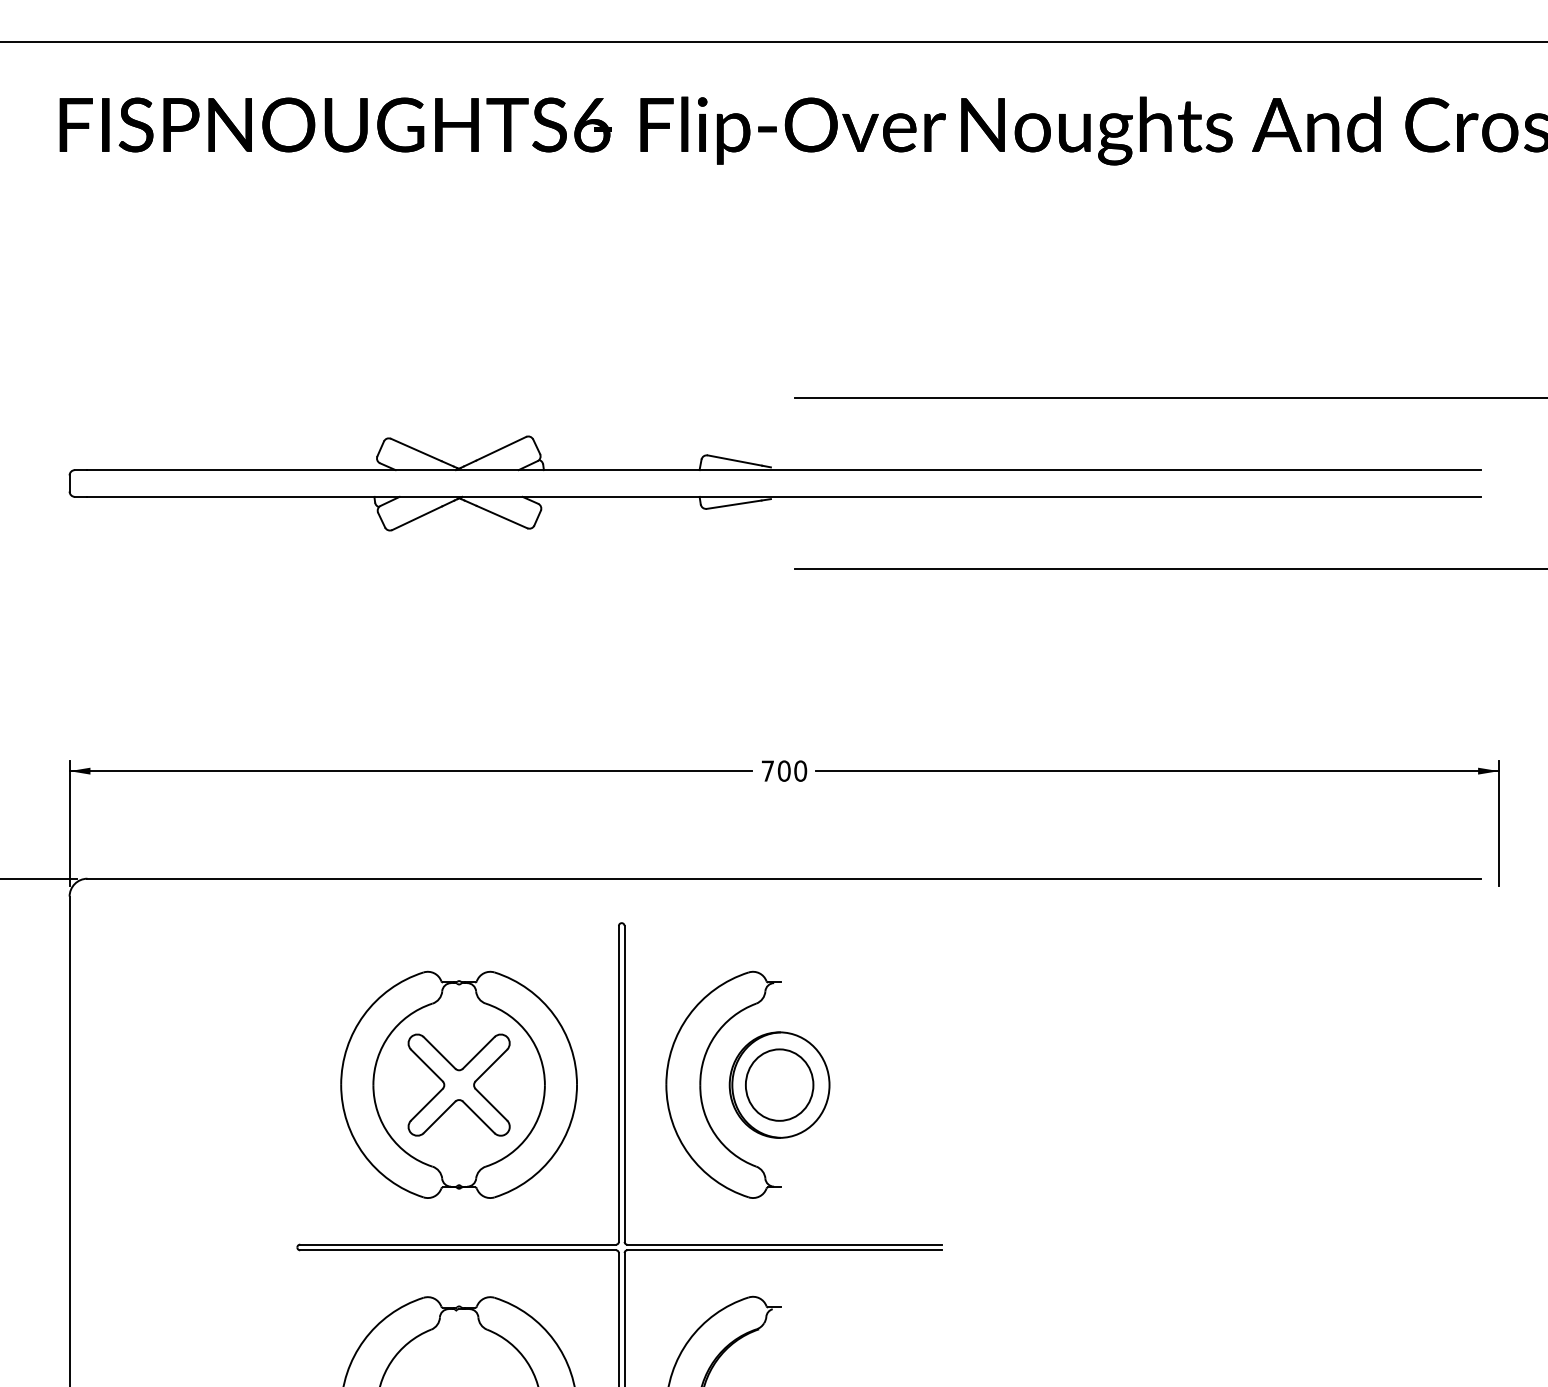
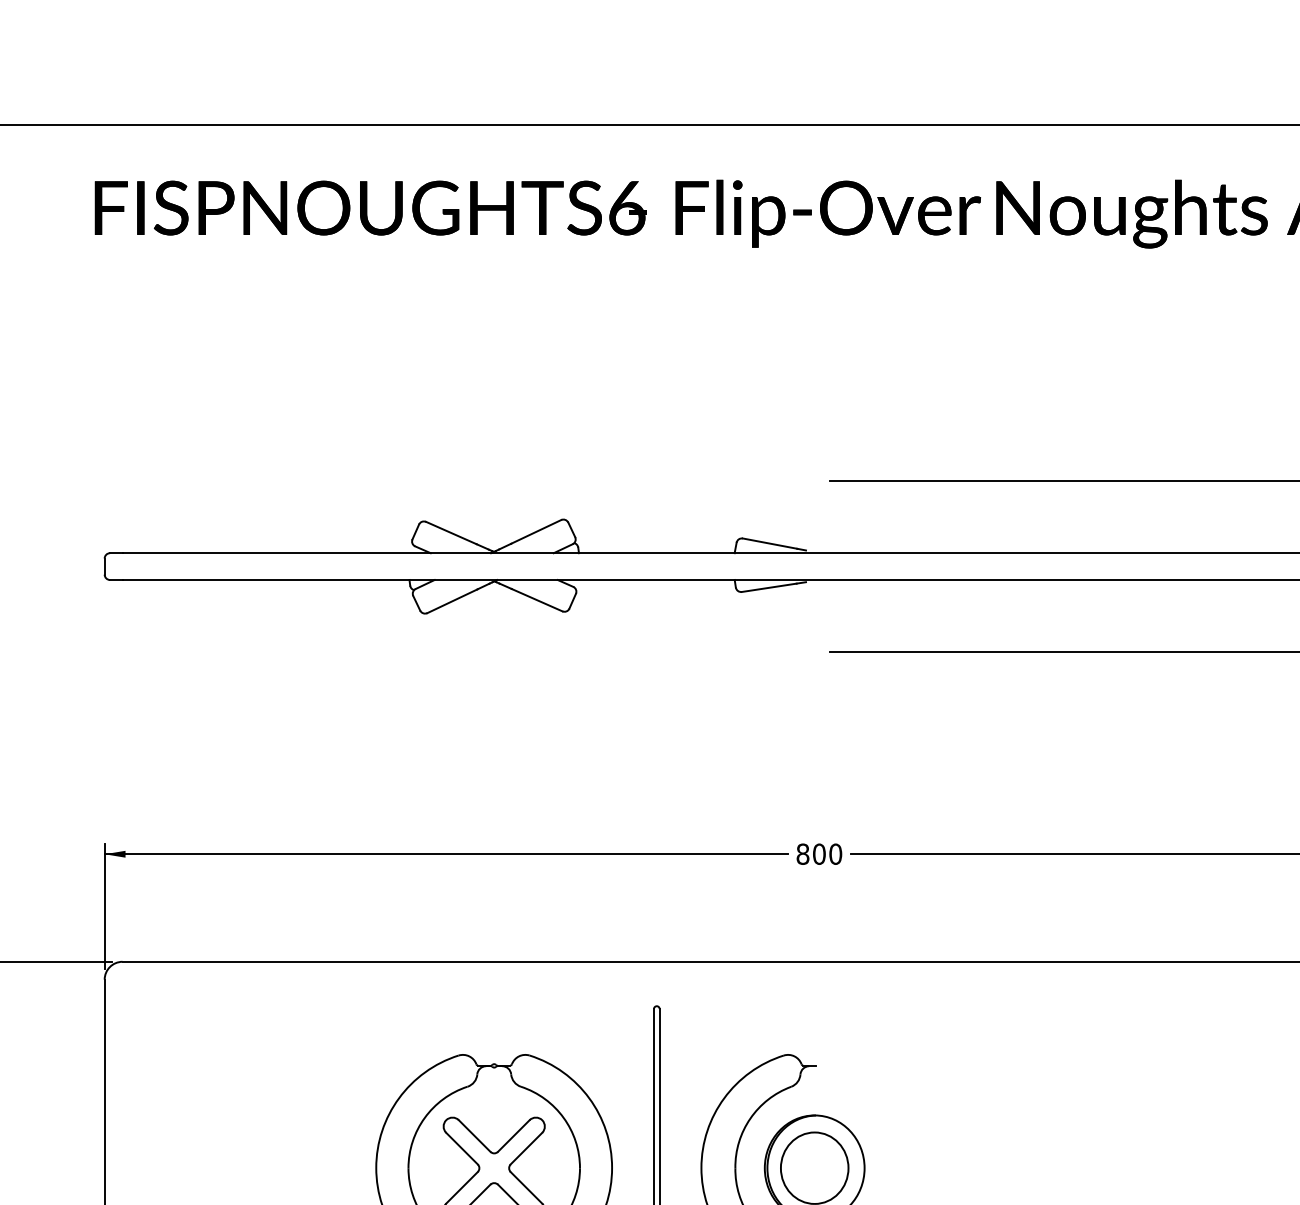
text: (767, 770) -> (802, 853), 700 -> 800

